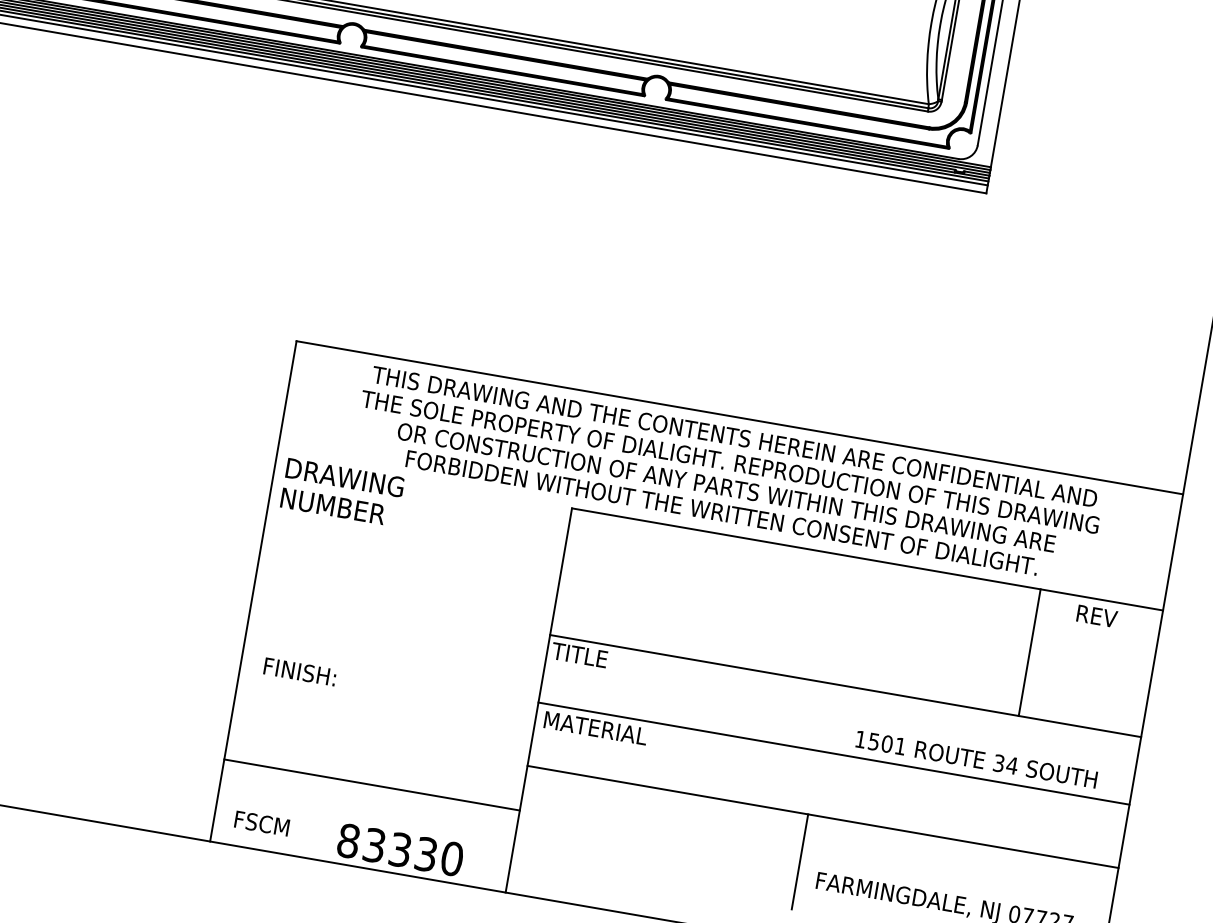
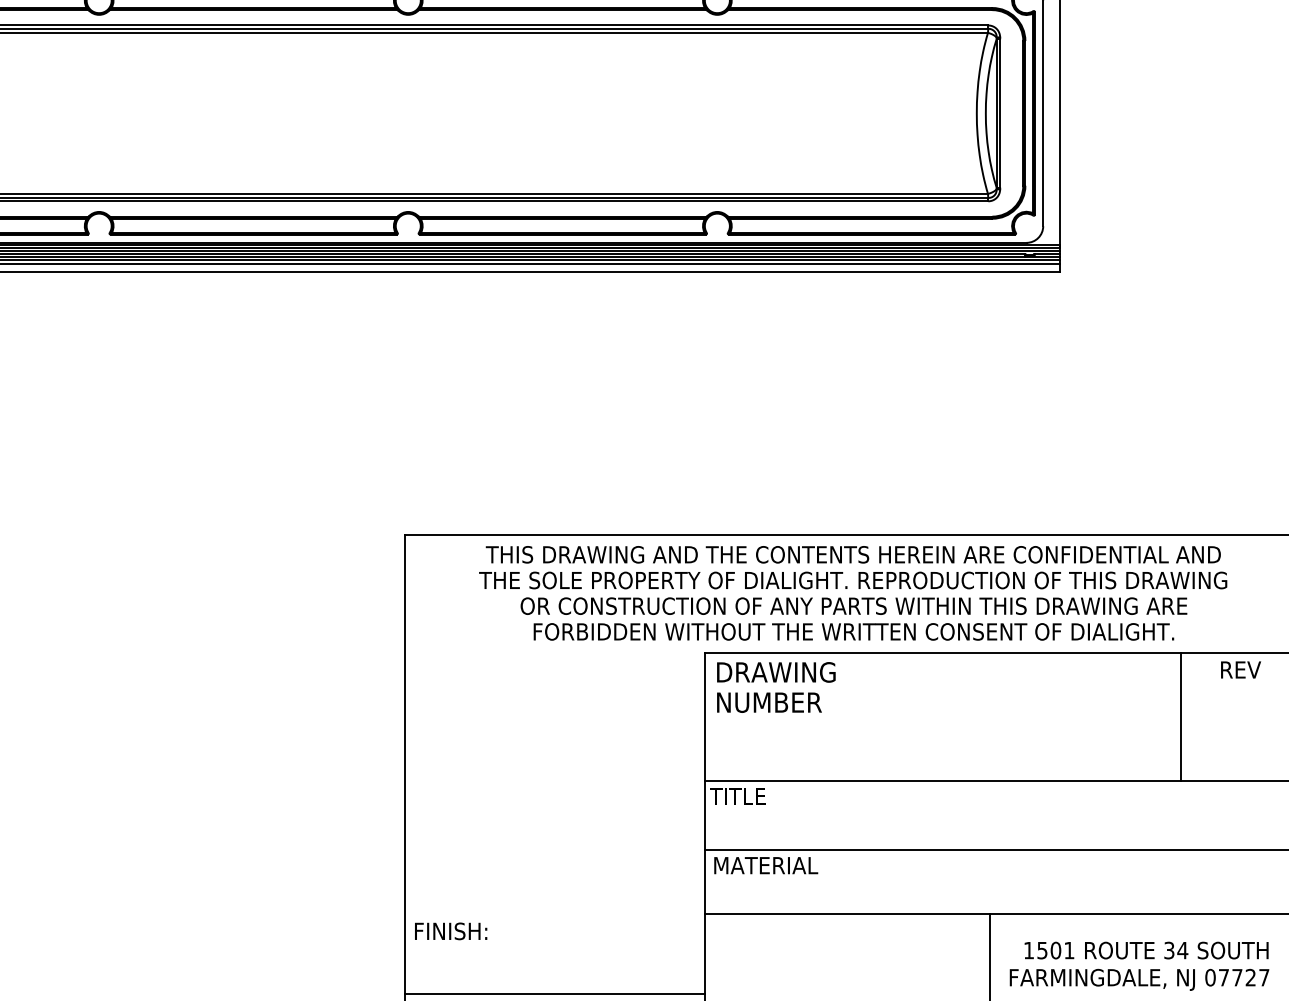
text: (342, 492) -> (776, 687), moved
text: (300, 672) -> (451, 931), moved
text: (976, 759) -> (1146, 950), moved
line: (372, 784) -> (555, 993), moved

